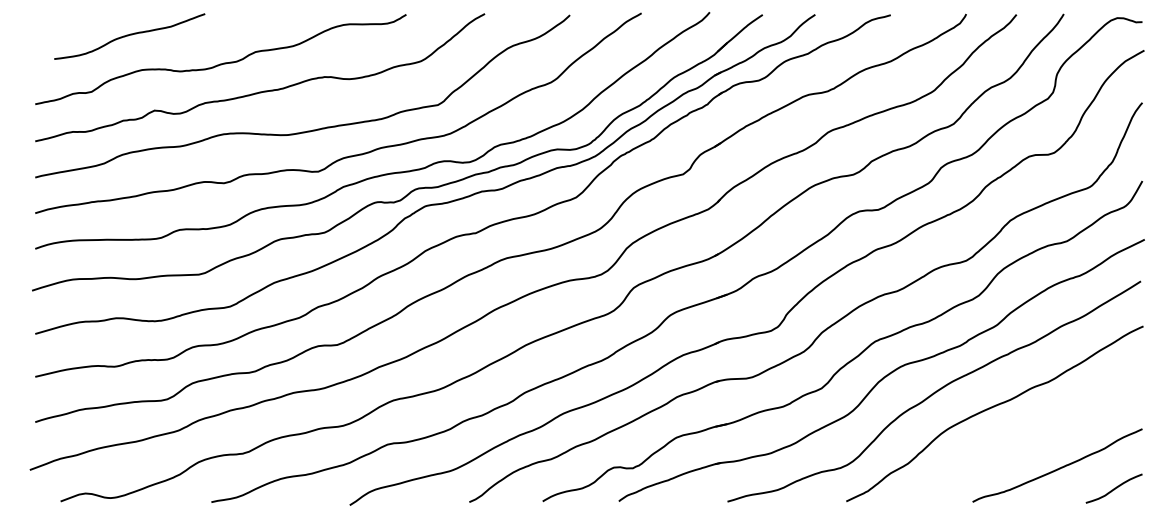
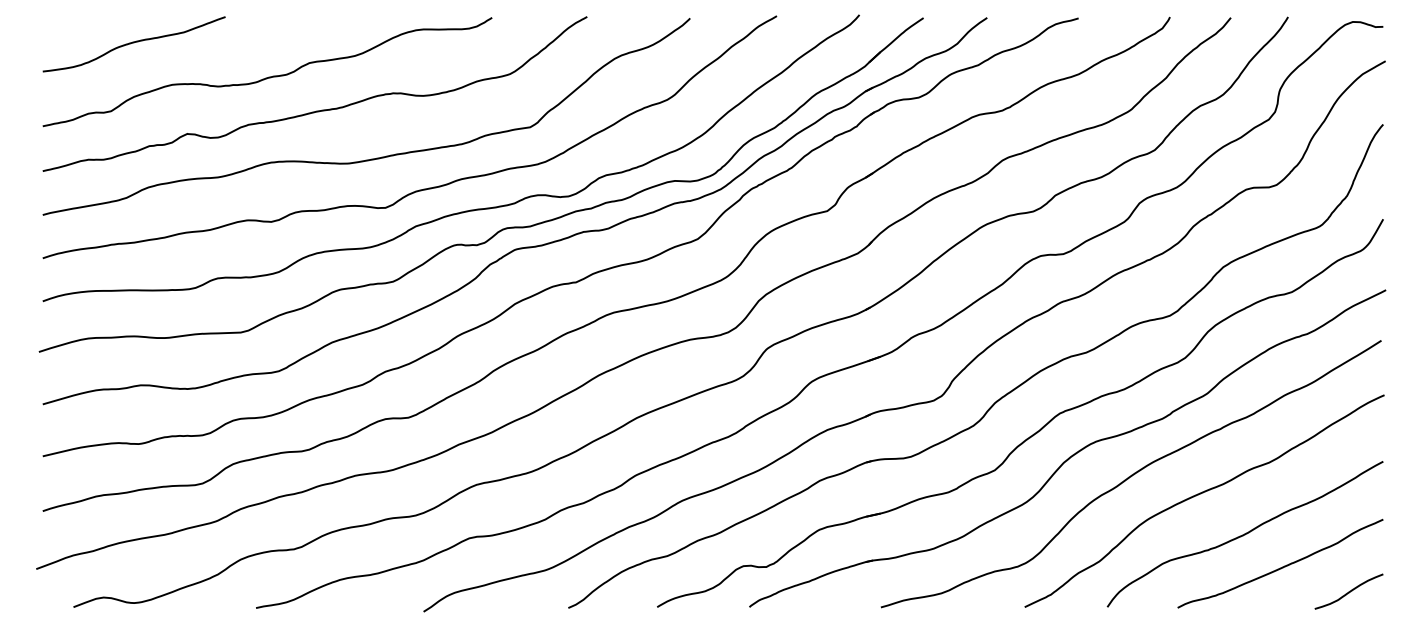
curve: (129, 35) -> (133, 43), moved
curve: (1028, 440) -> (1245, 533), added

